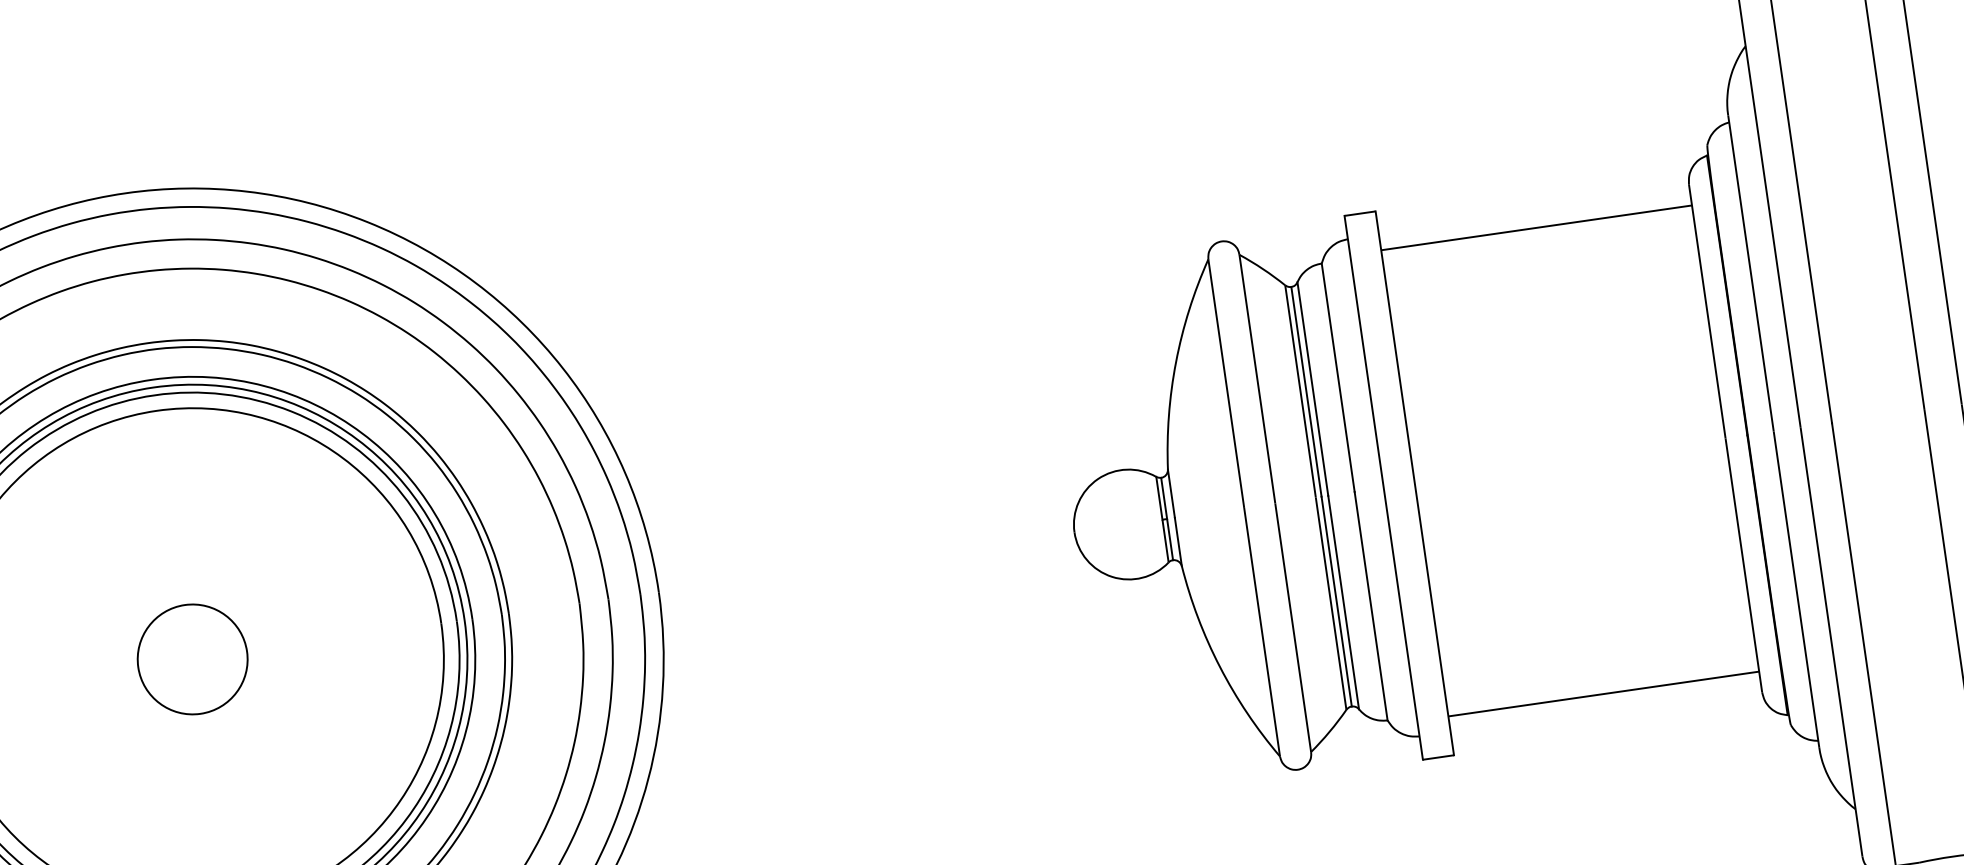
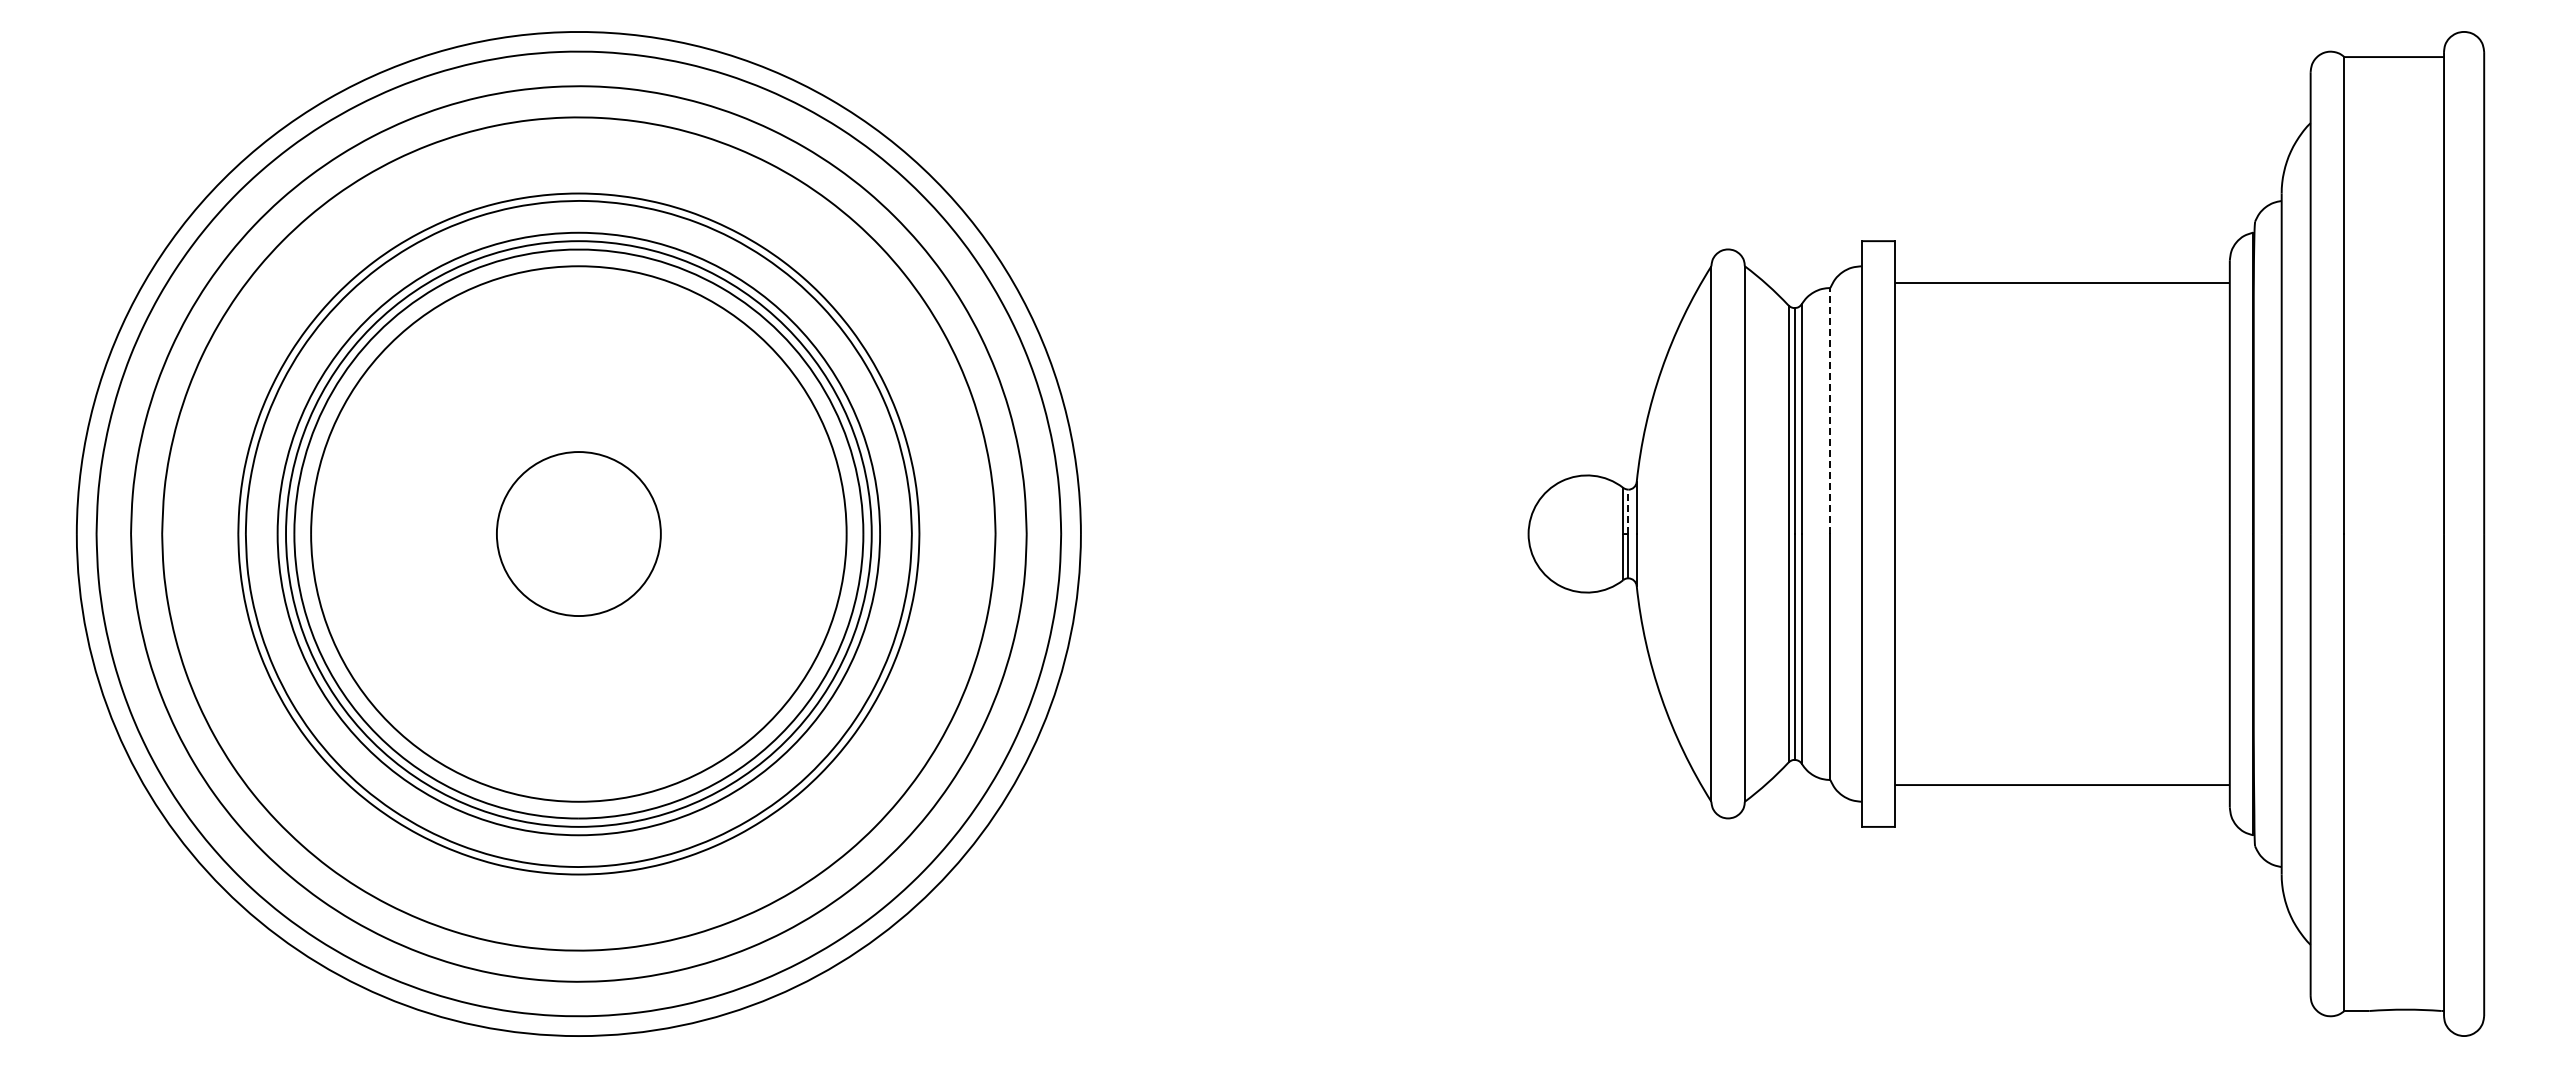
line: (1338, 377) -> (1830, 410), solid -> dashed
line: (1164, 498) -> (1628, 511), solid -> dashed
circle: (192, 659) -> (578, 533), size x1.4

